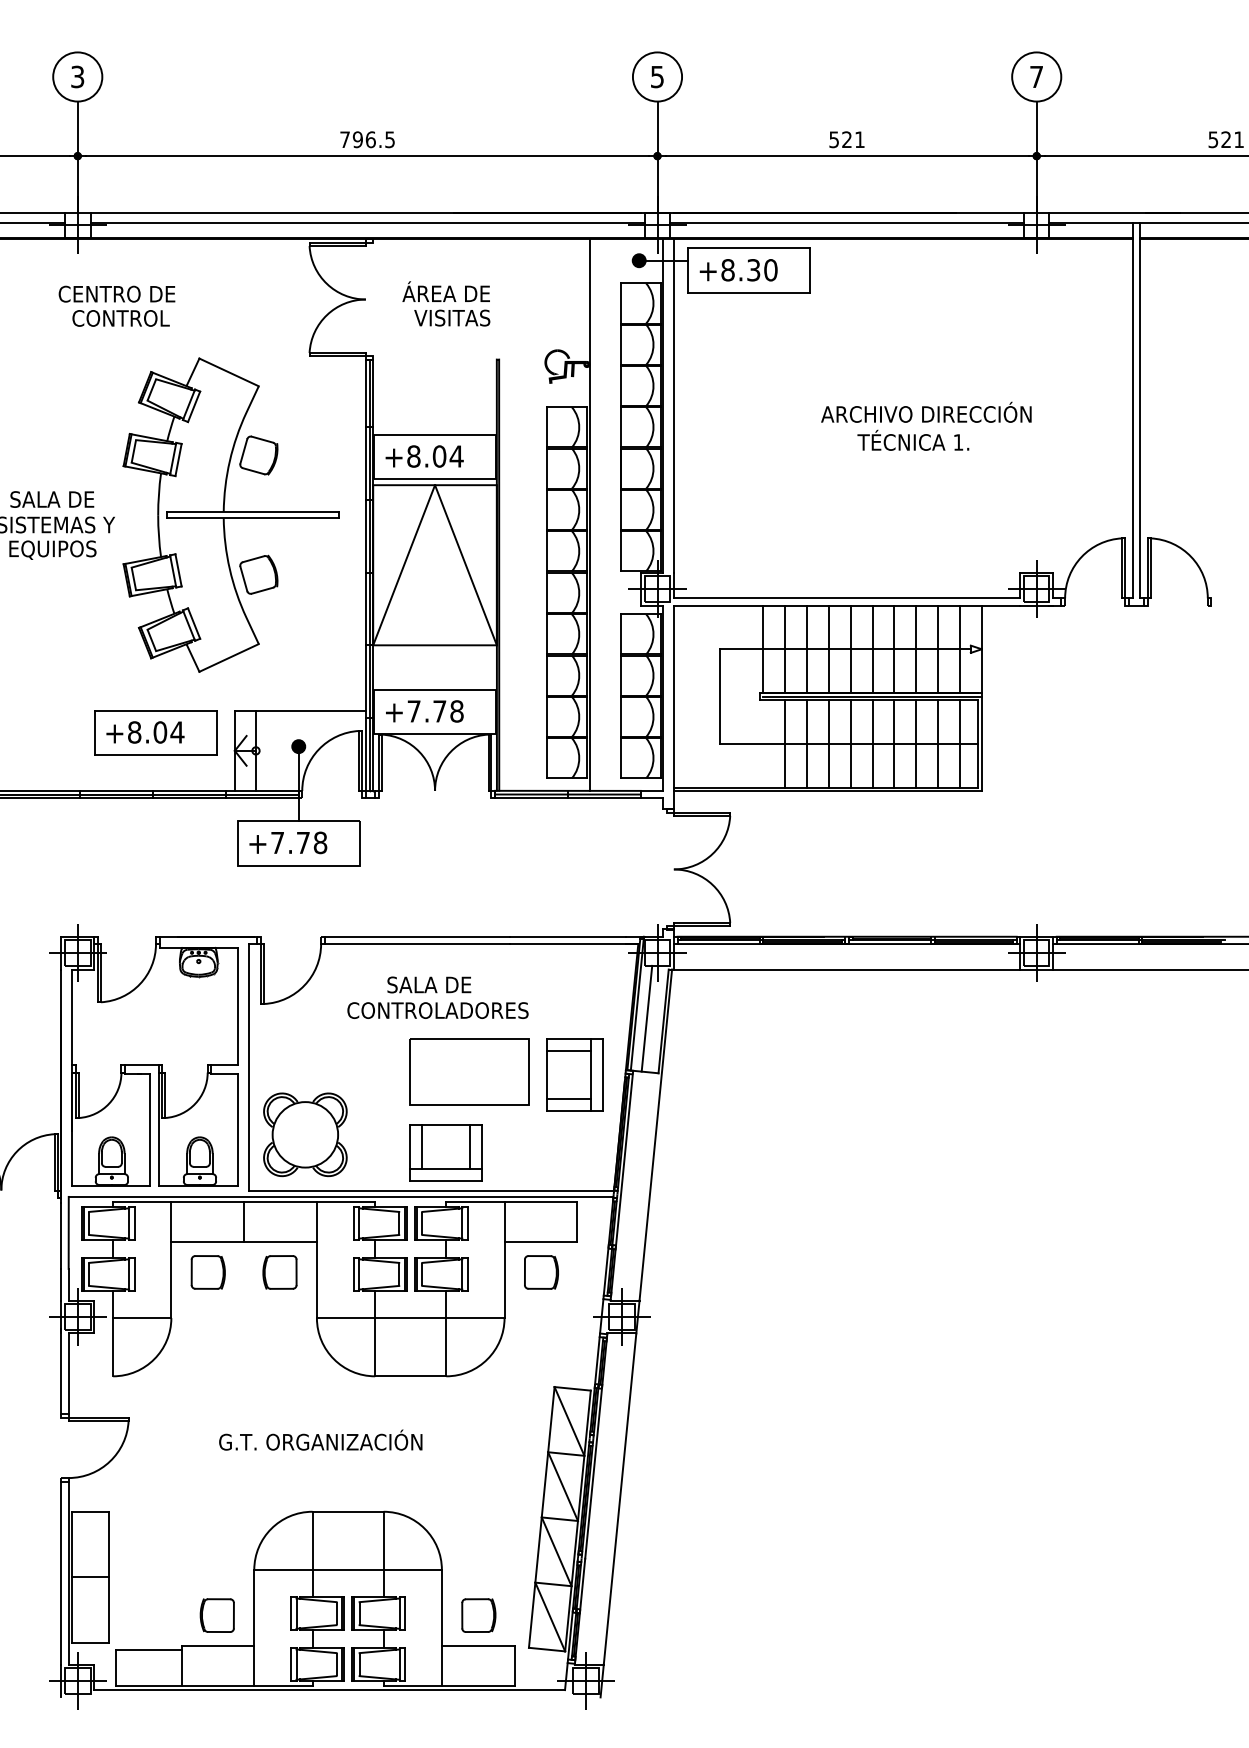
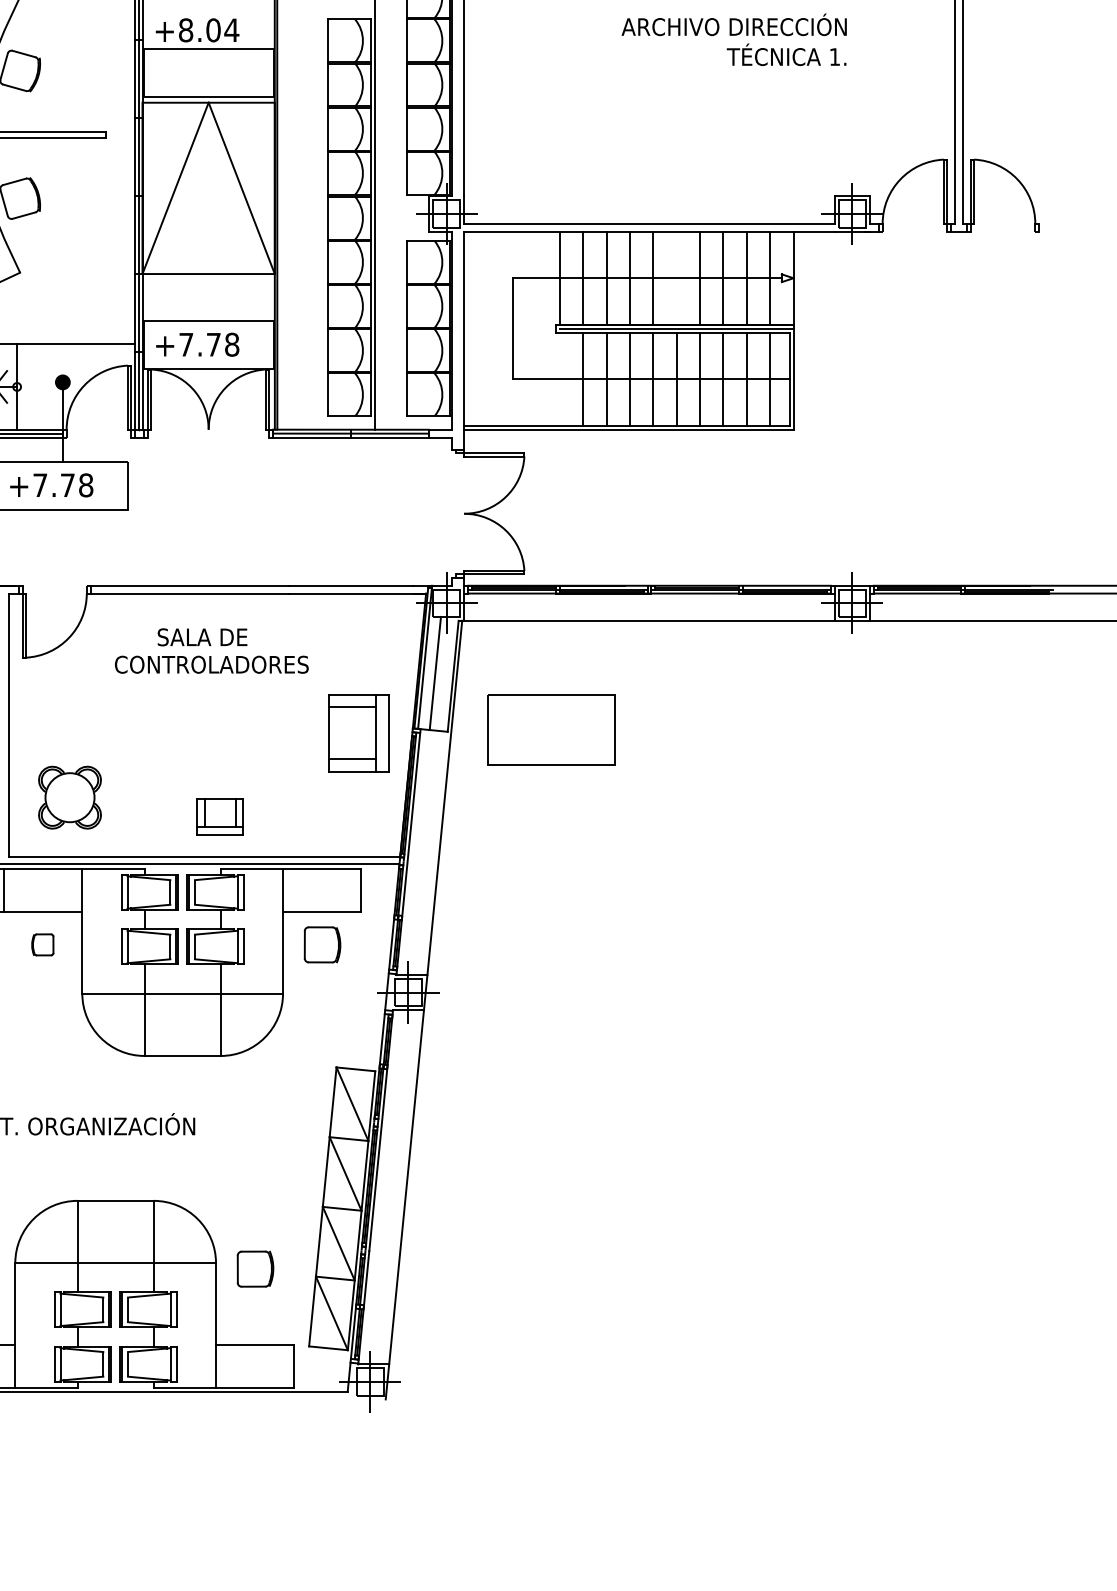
text: (913, 439) -> (786, 53), moved
text: (424, 456) -> (197, 30), moved
line: (872, 648) -> (676, 277), removed
part: (469, 1071) -> (551, 729), moved
part: (305, 1134) -> (70, 797), size x0.7
part: (445, 1152) -> (219, 816), size x0.6
part: (279, 1272) -> (42, 944), size x0.6
part: (478, 1615) -> (255, 1269), moved

